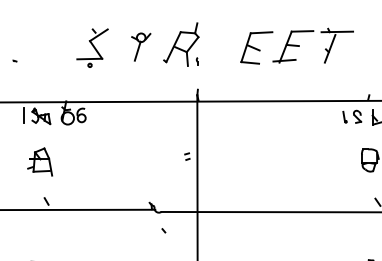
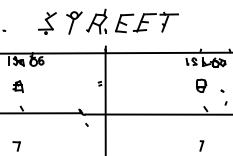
part: (141, 46) -> (74, 22), size x1.43
part: (296, 46) -> (146, 22), moved
part: (38, 161) -> (17, 86), size x0.71

